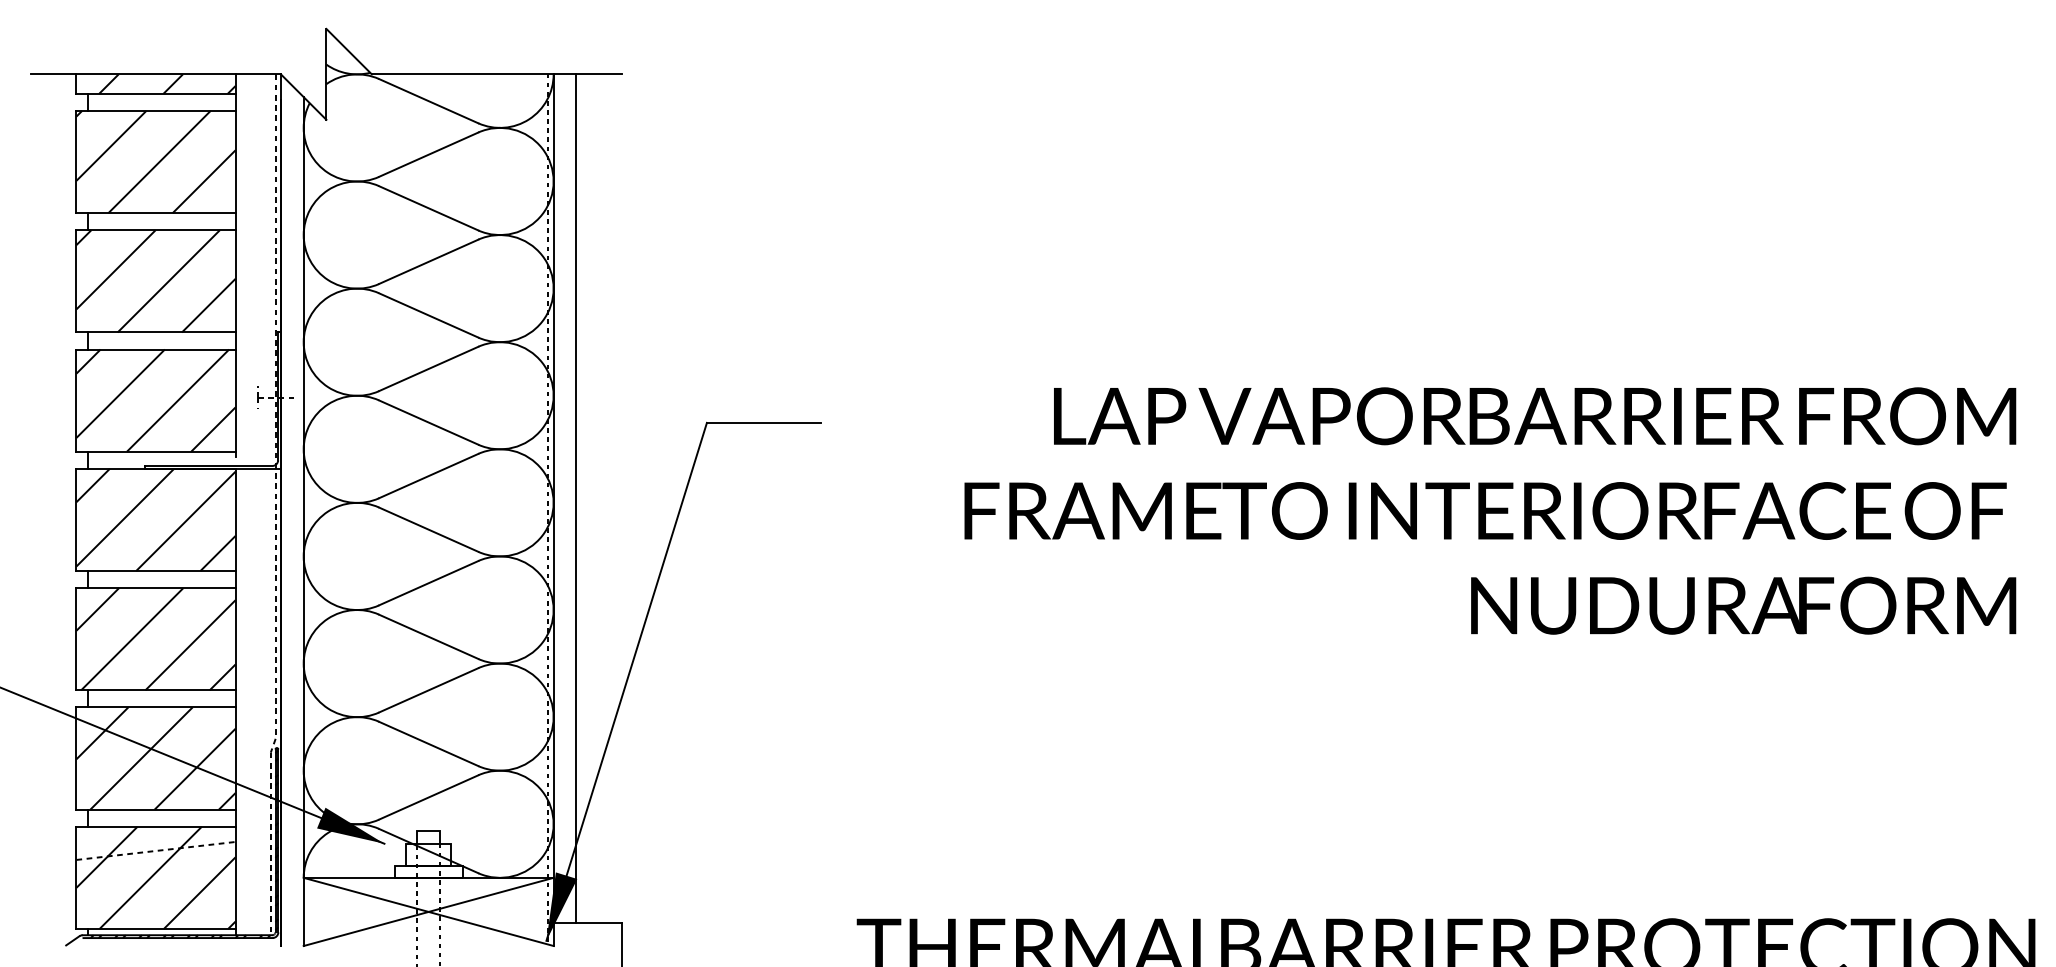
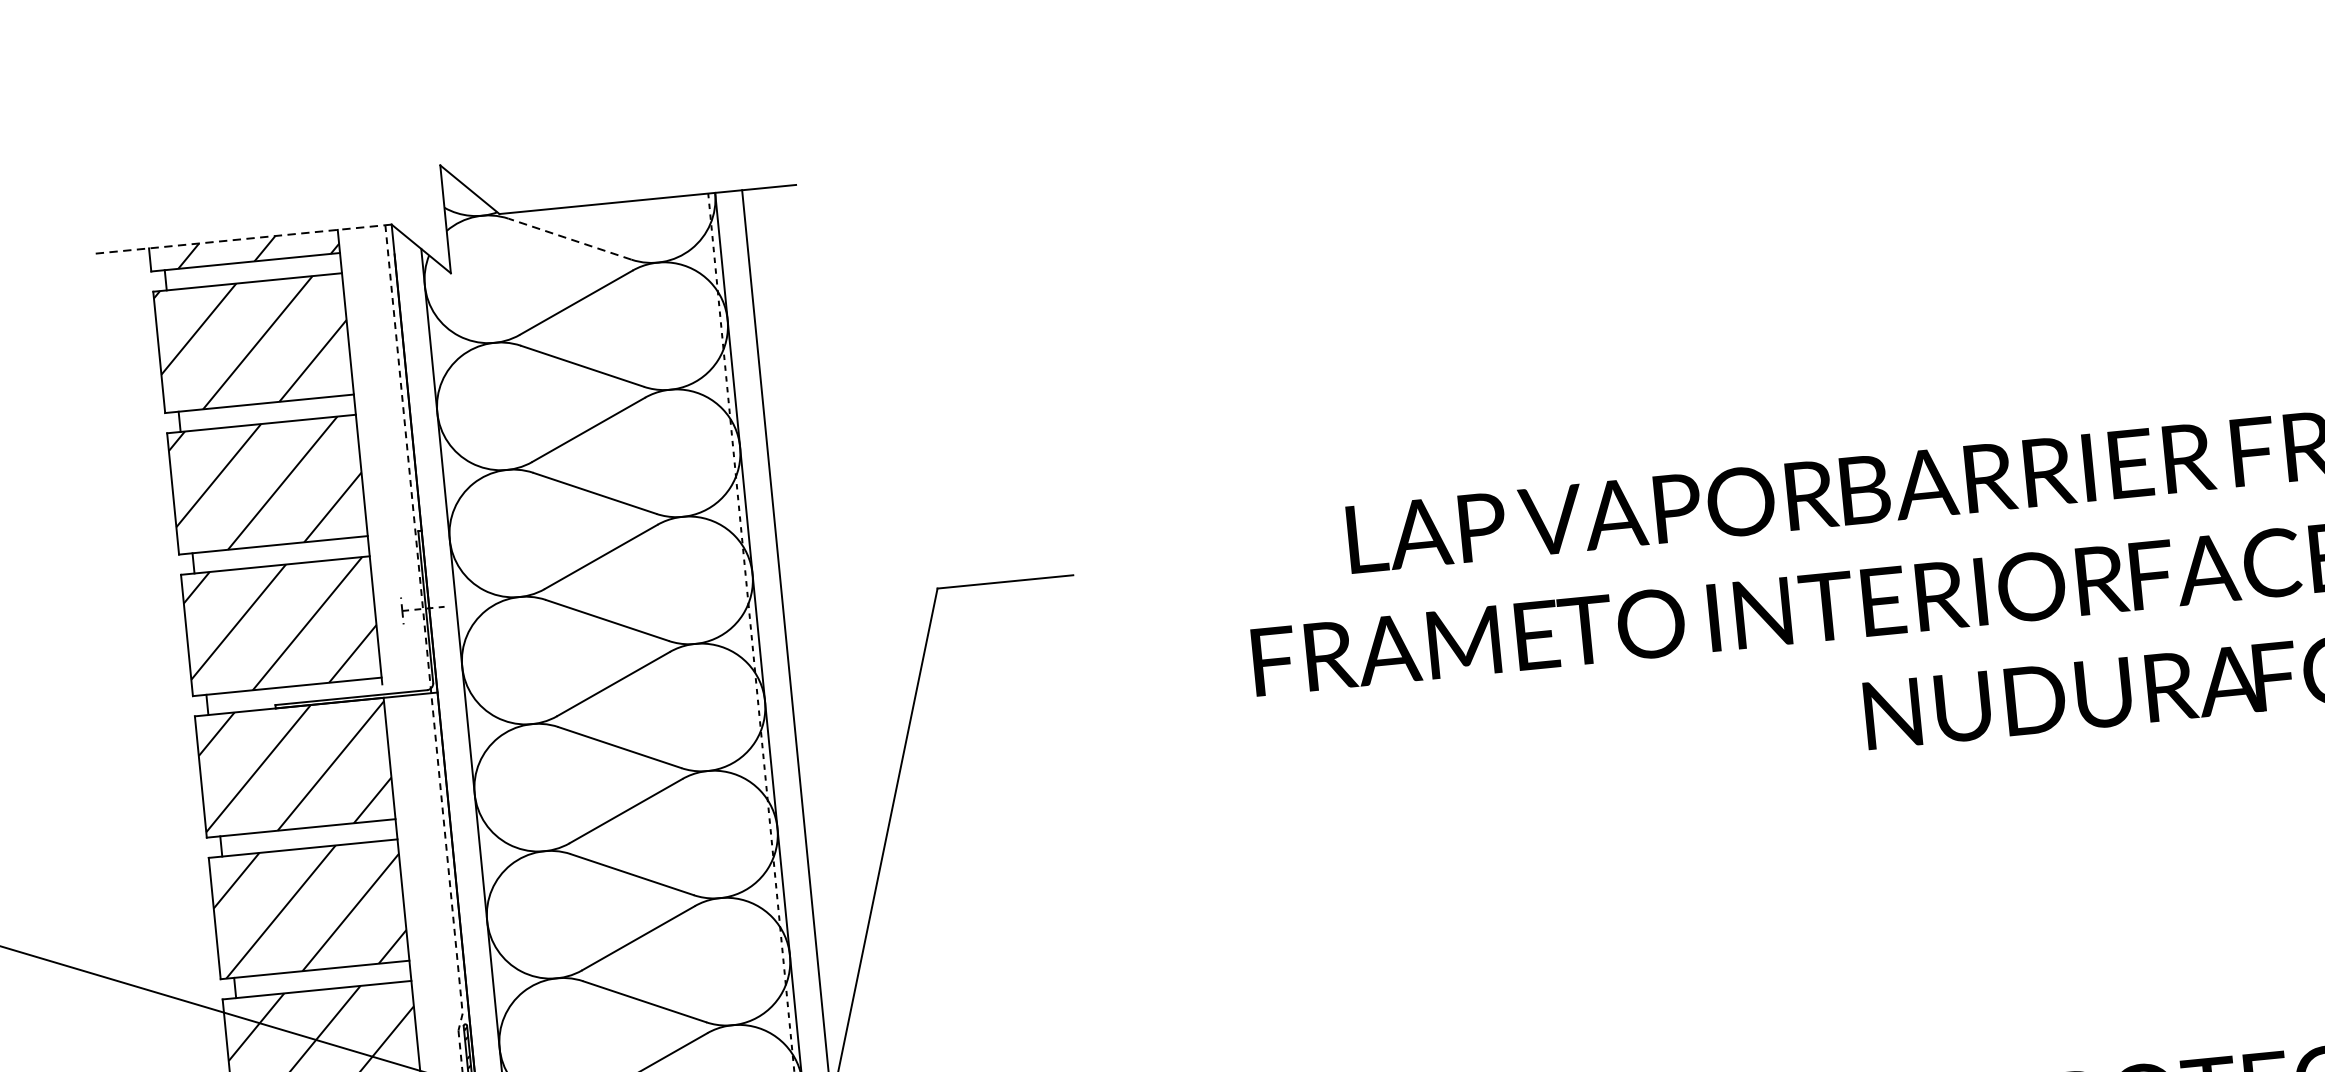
line: (155, 74) -> (242, 239), solid -> dashed
line: (428, 100) -> (569, 238), solid -> dashed

